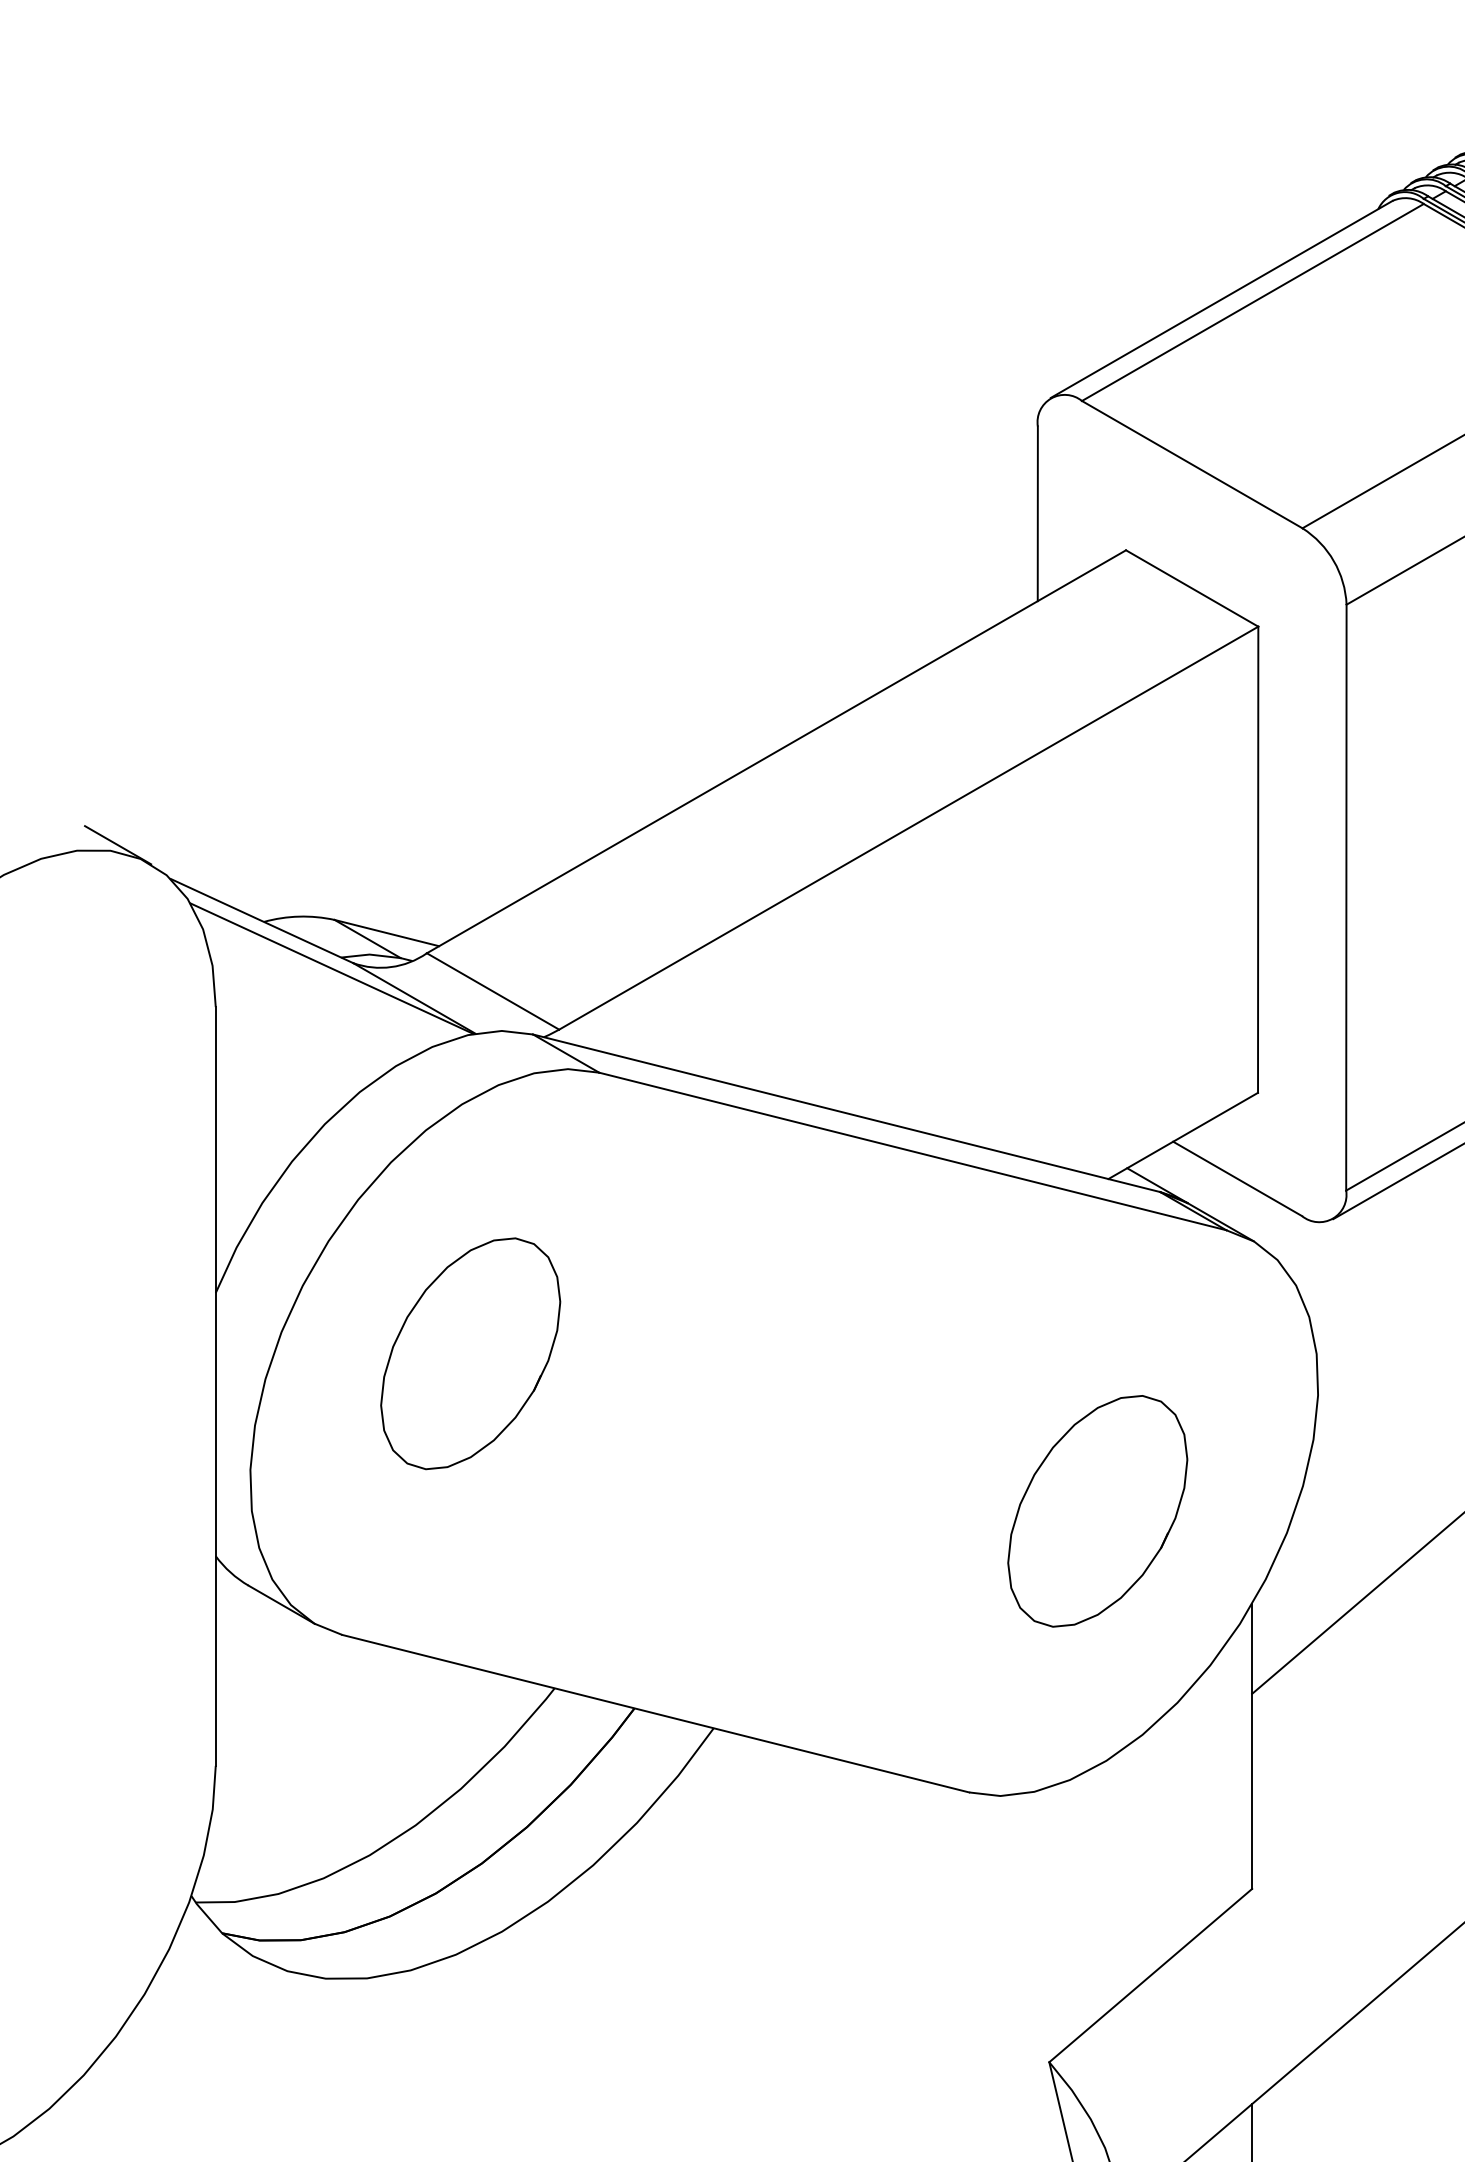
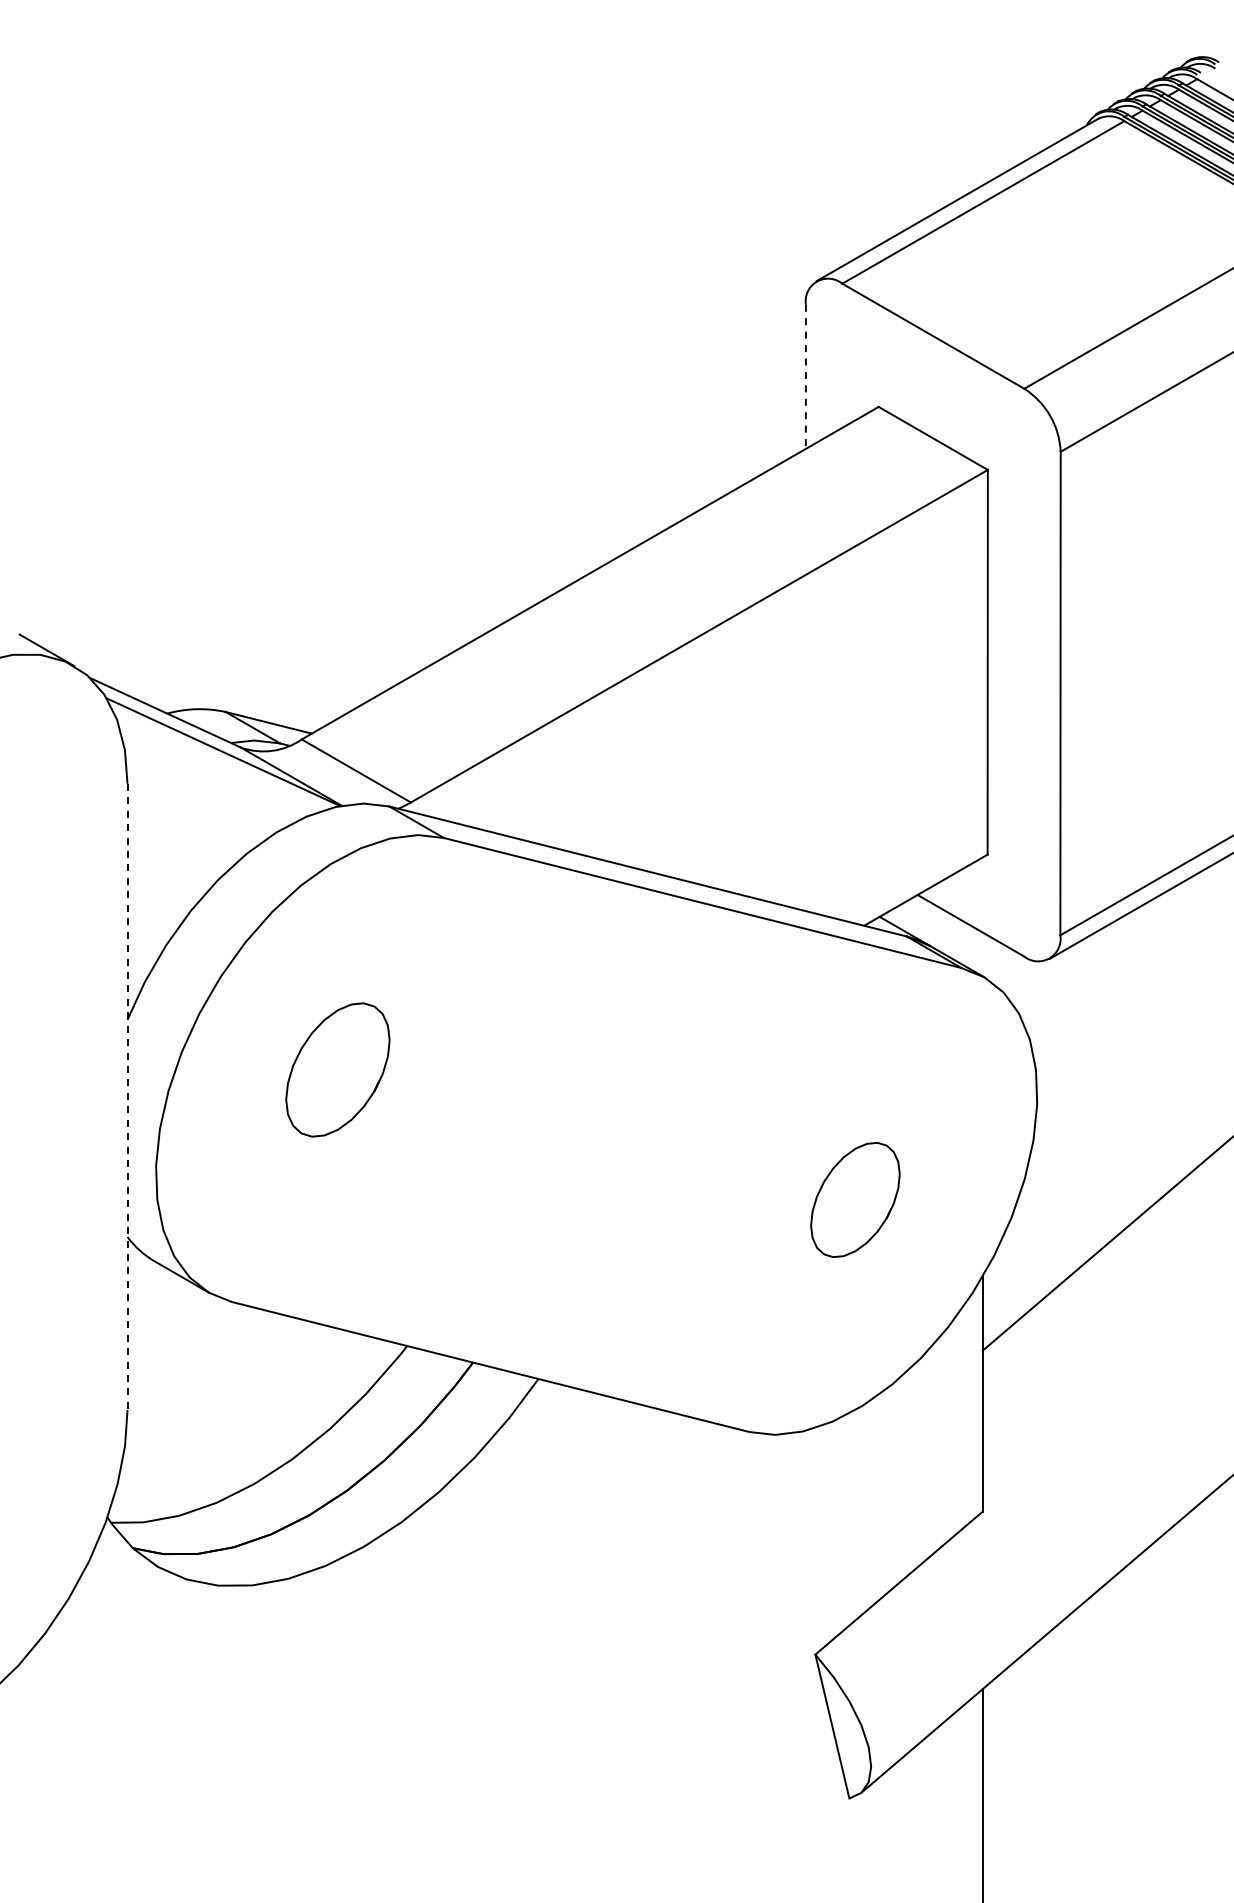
line: (1037, 514) -> (805, 377), solid -> dashed
part: (470, 1353) -> (337, 1069), size x0.7
line: (215, 1387) -> (127, 1097), solid -> dashed
part: (1097, 1510) -> (855, 1199), size x0.6

